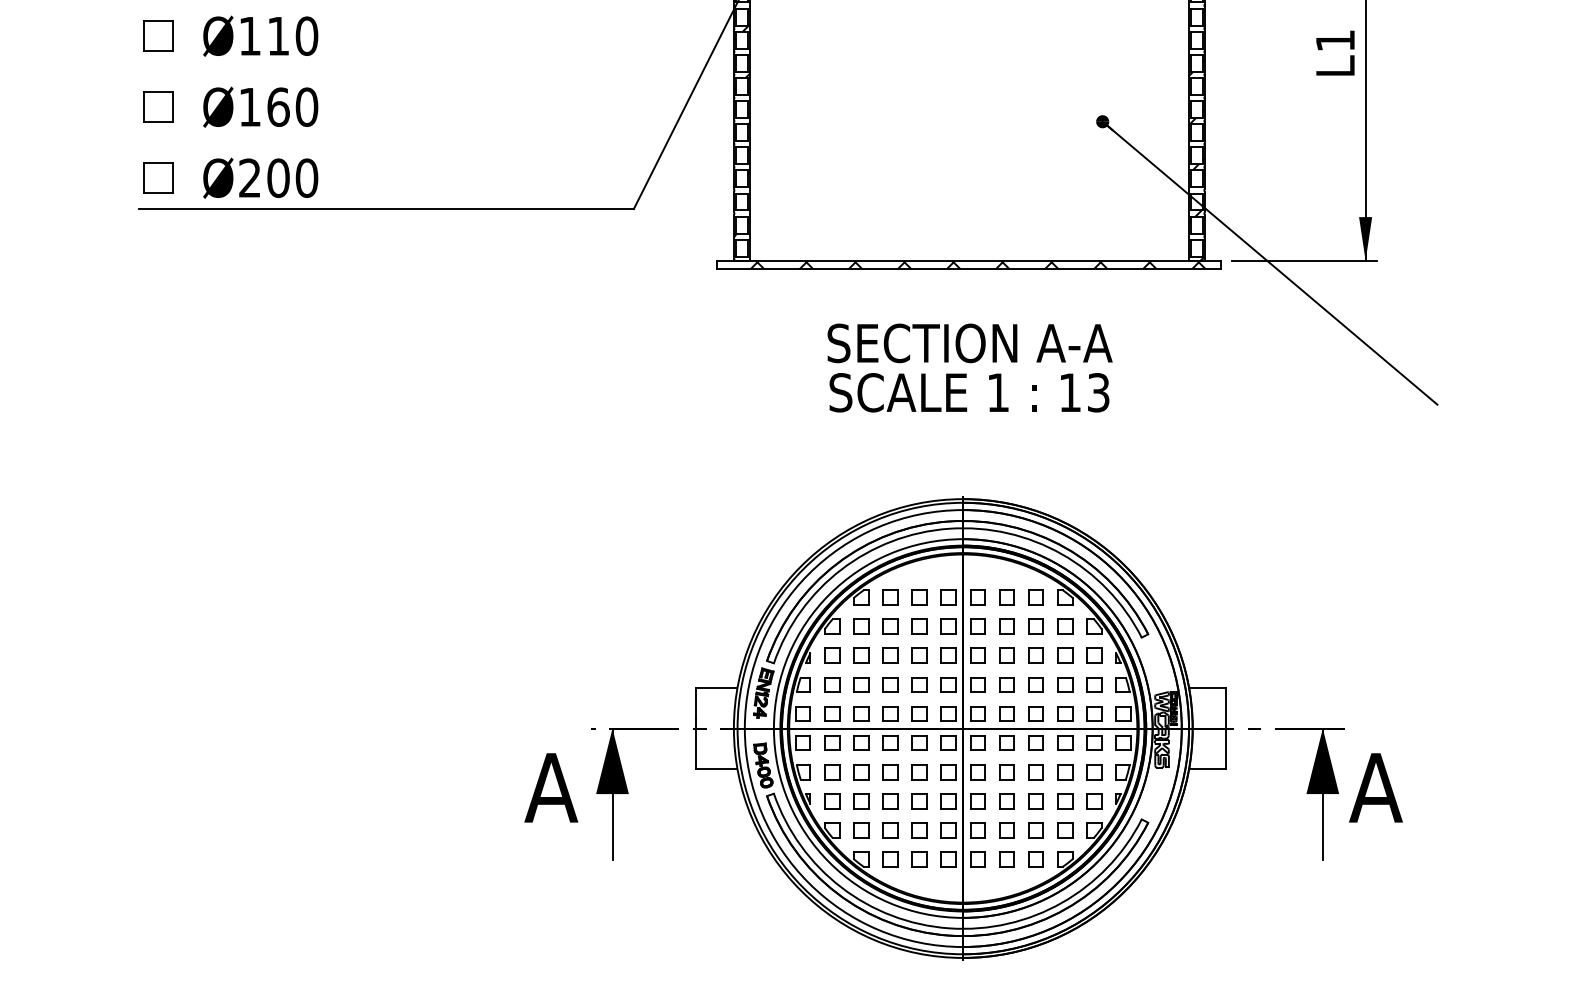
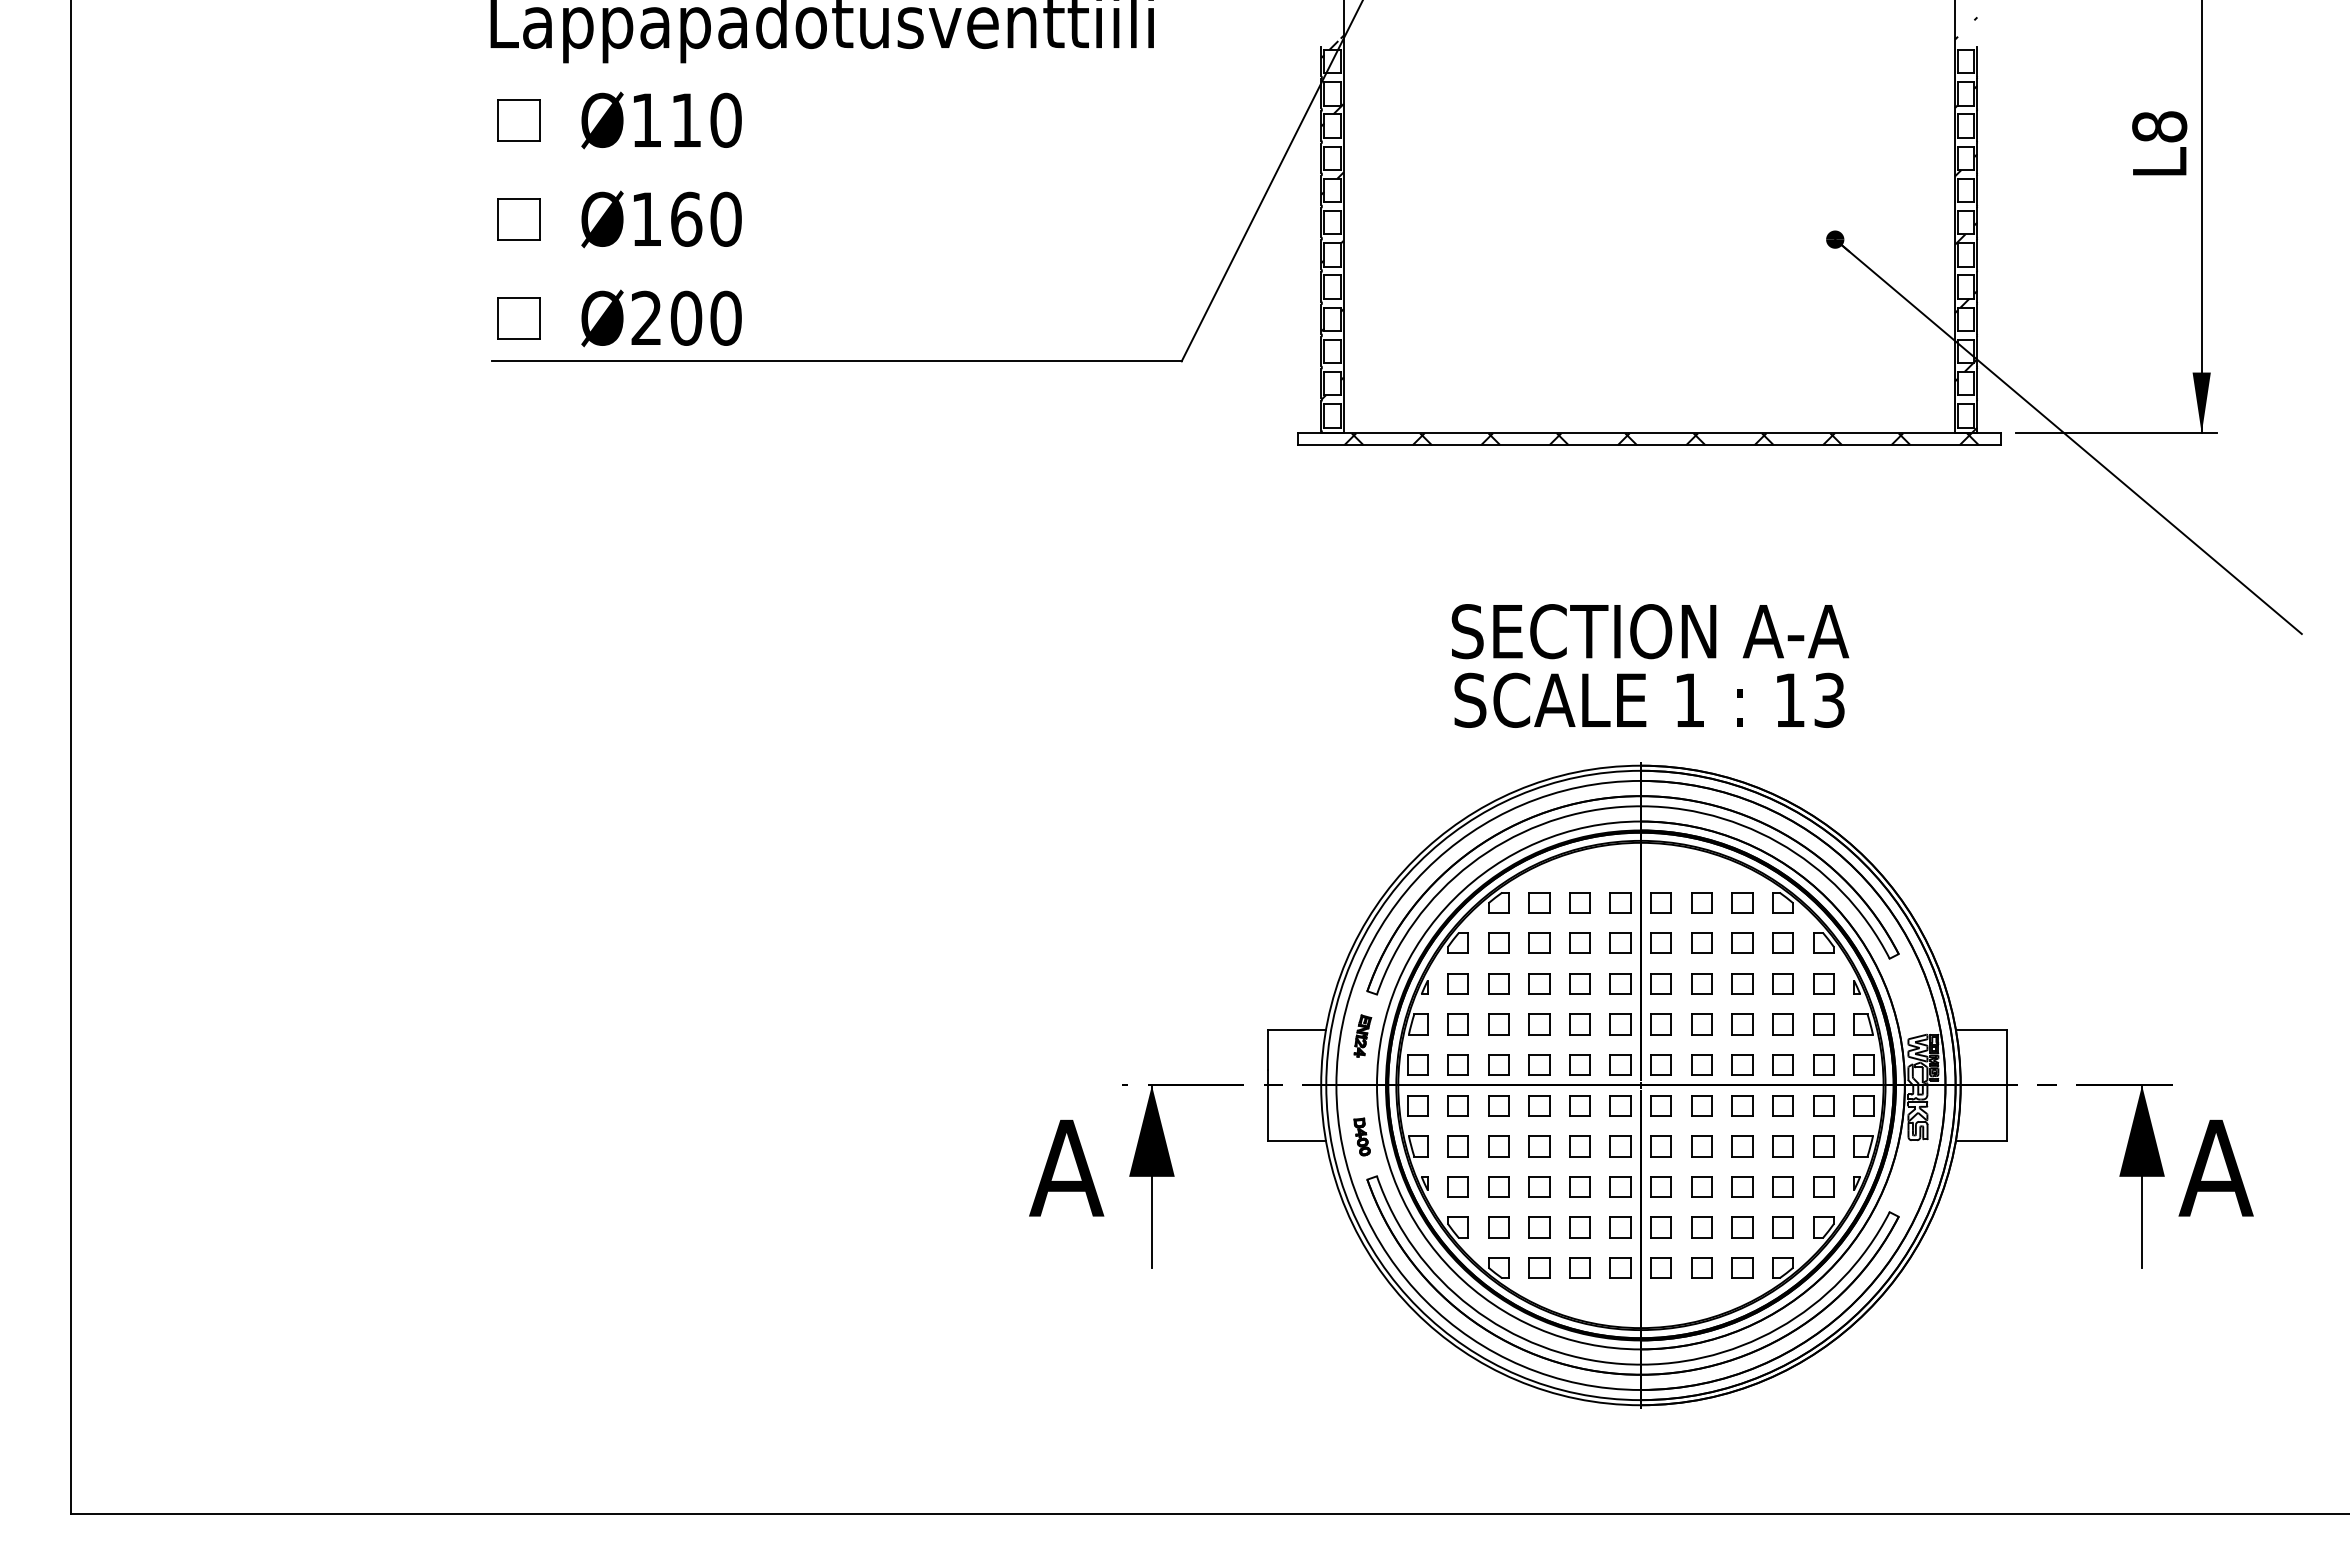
text: (1335, 40) -> (2159, 126), L1 -> L8
text: (970, 367) -> (1650, 665), moved
part: (763, 692) -> (1362, 1035), size x0.6
part: (762, 765) -> (1361, 1136), size x0.6

